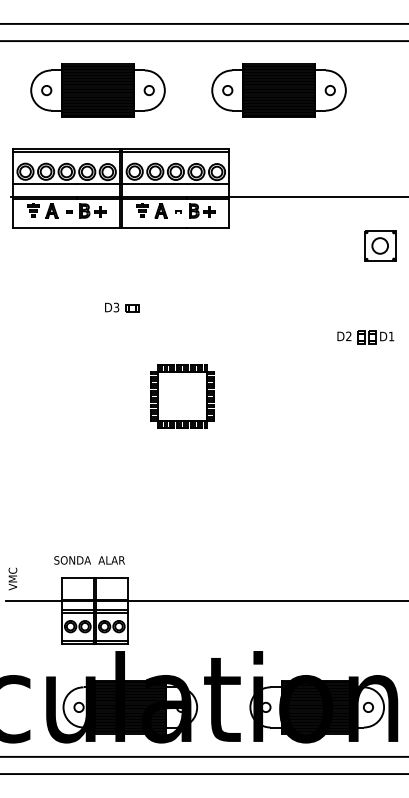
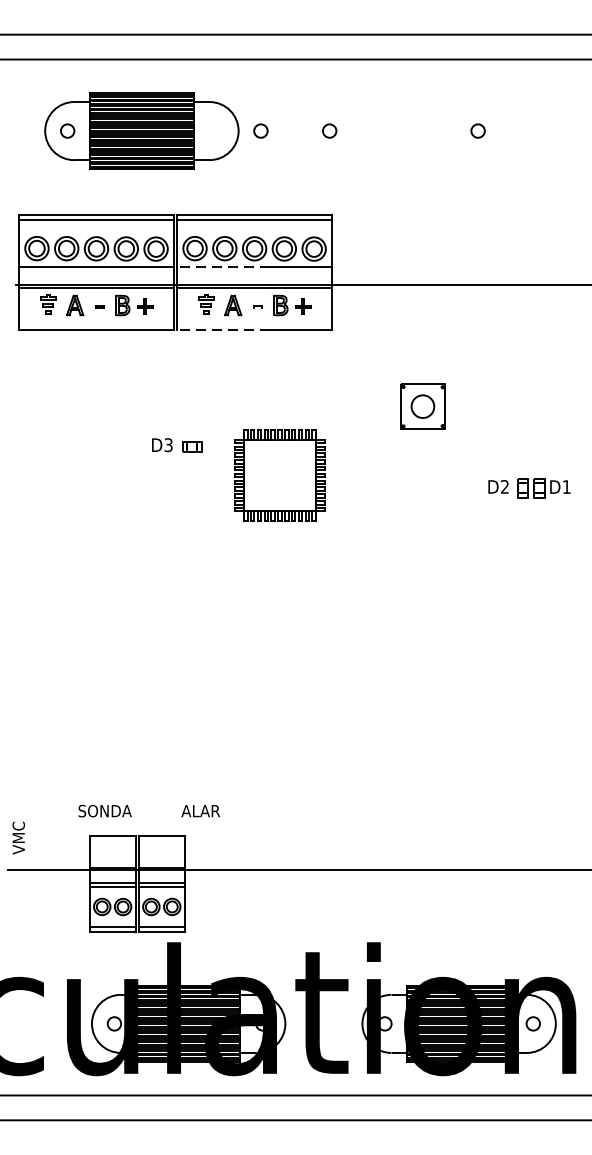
circle: (148, 90) -> (259, 131), moved
part: (278, 90) -> (403, 131), removed
line: (154, 184) -> (223, 267), solid -> dashed
line: (154, 228) -> (223, 330), solid -> dashed
part: (380, 245) -> (423, 405), moved
part: (182, 396) -> (280, 475), moved
text: (111, 560) -> (200, 811), moved

